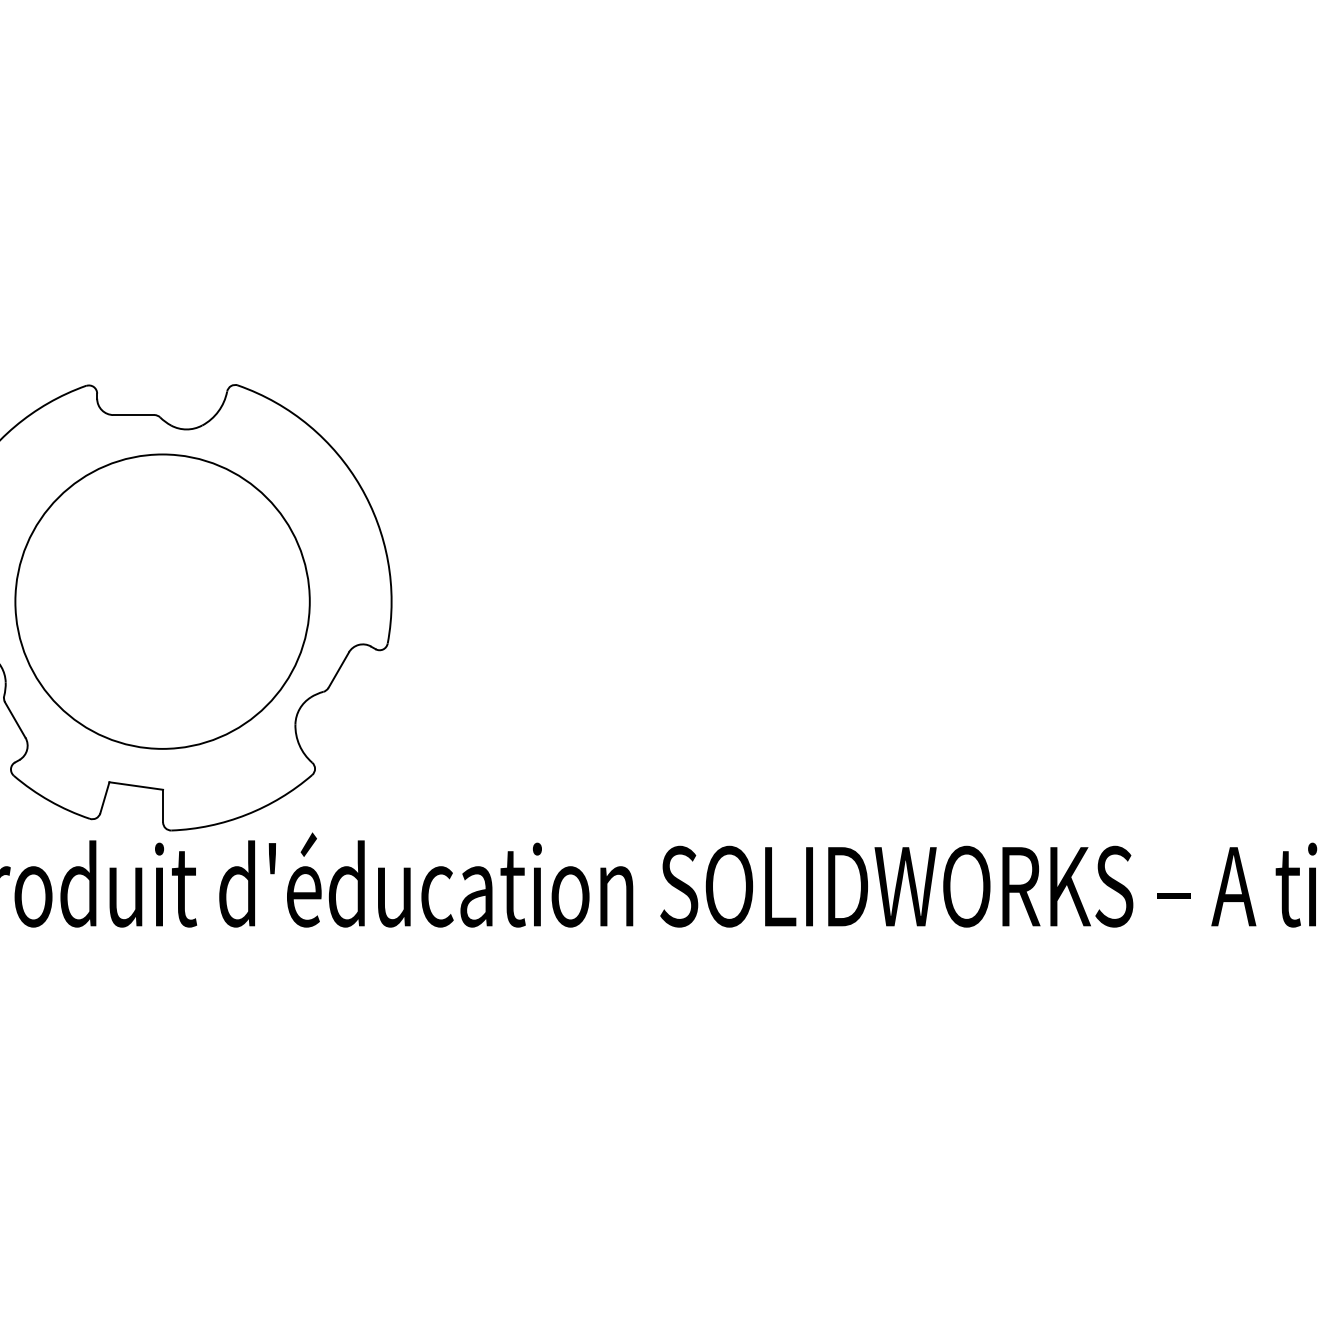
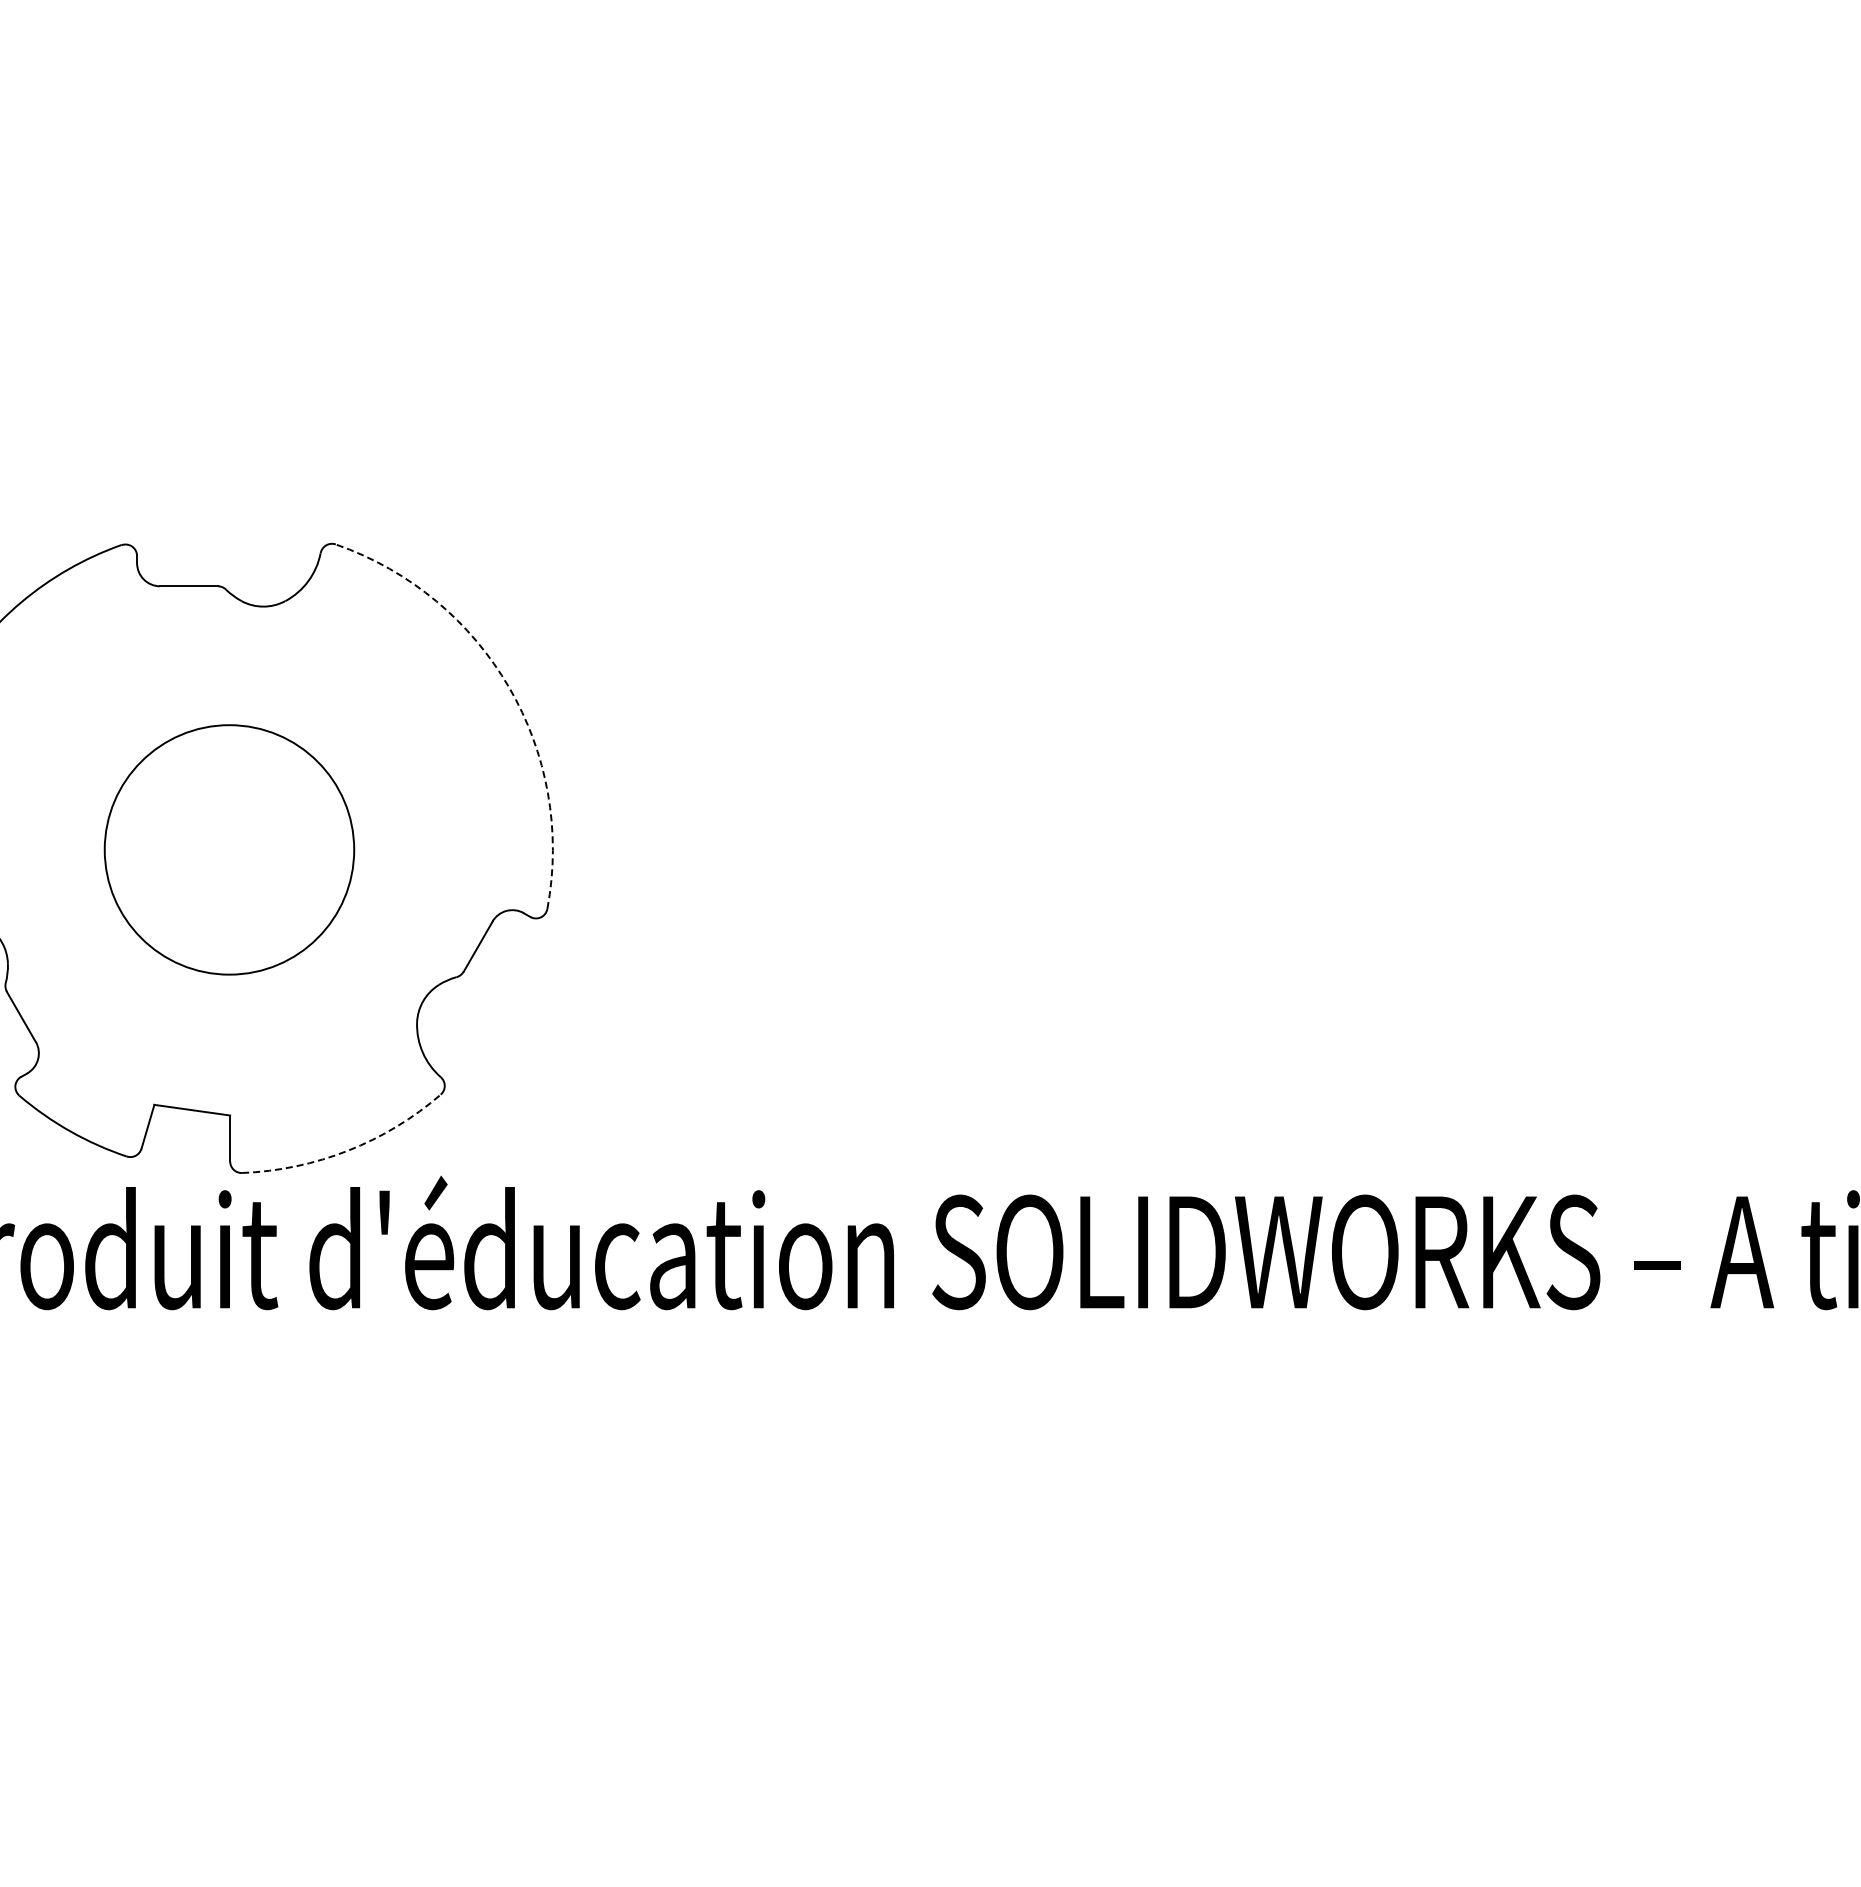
arc: (360, 486) -> (509, 687), solid -> dashed
circle: (162, 601) -> (229, 849), size x0.6
arc: (246, 814) -> (348, 1150), solid -> dashed

